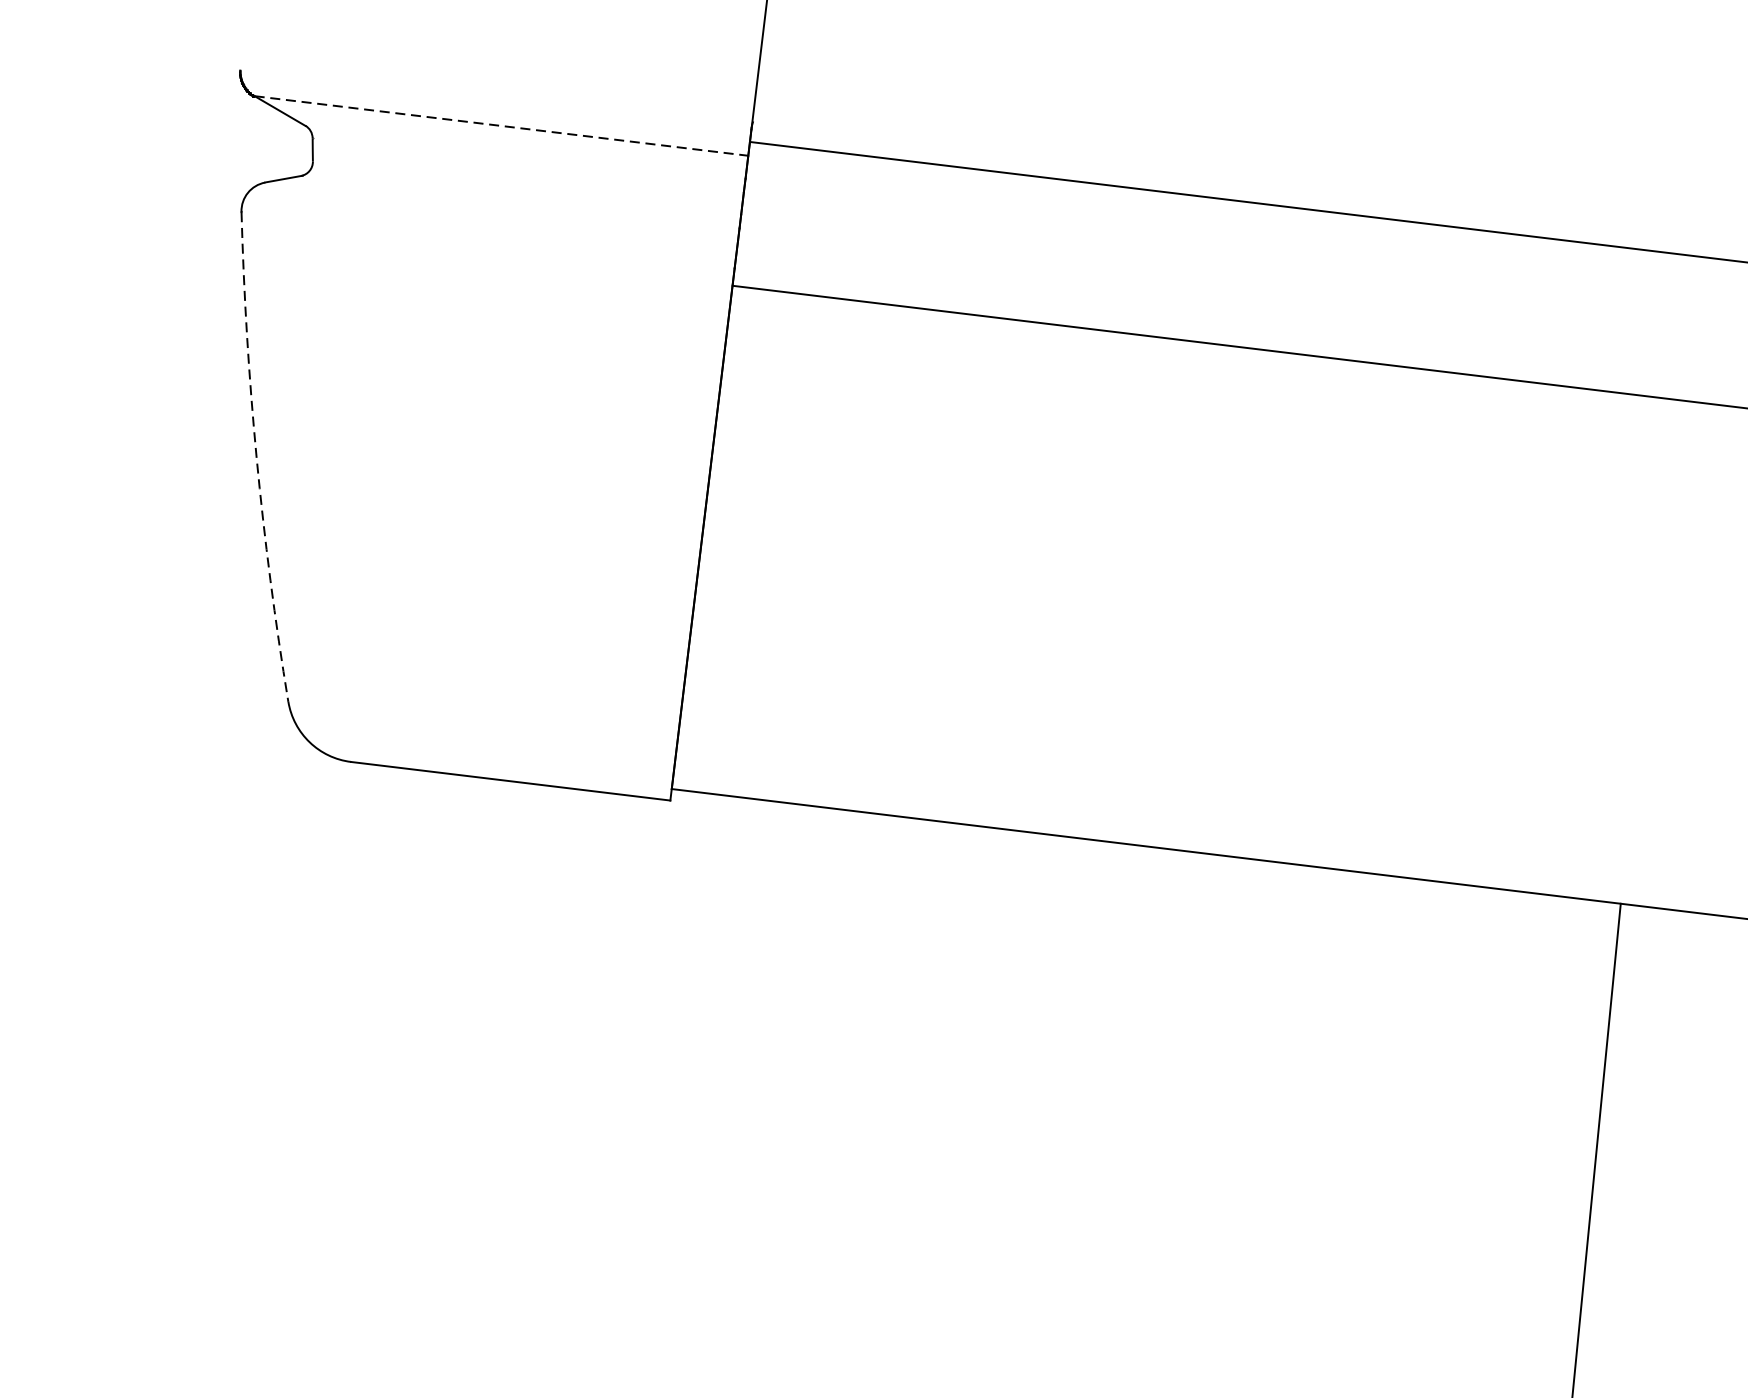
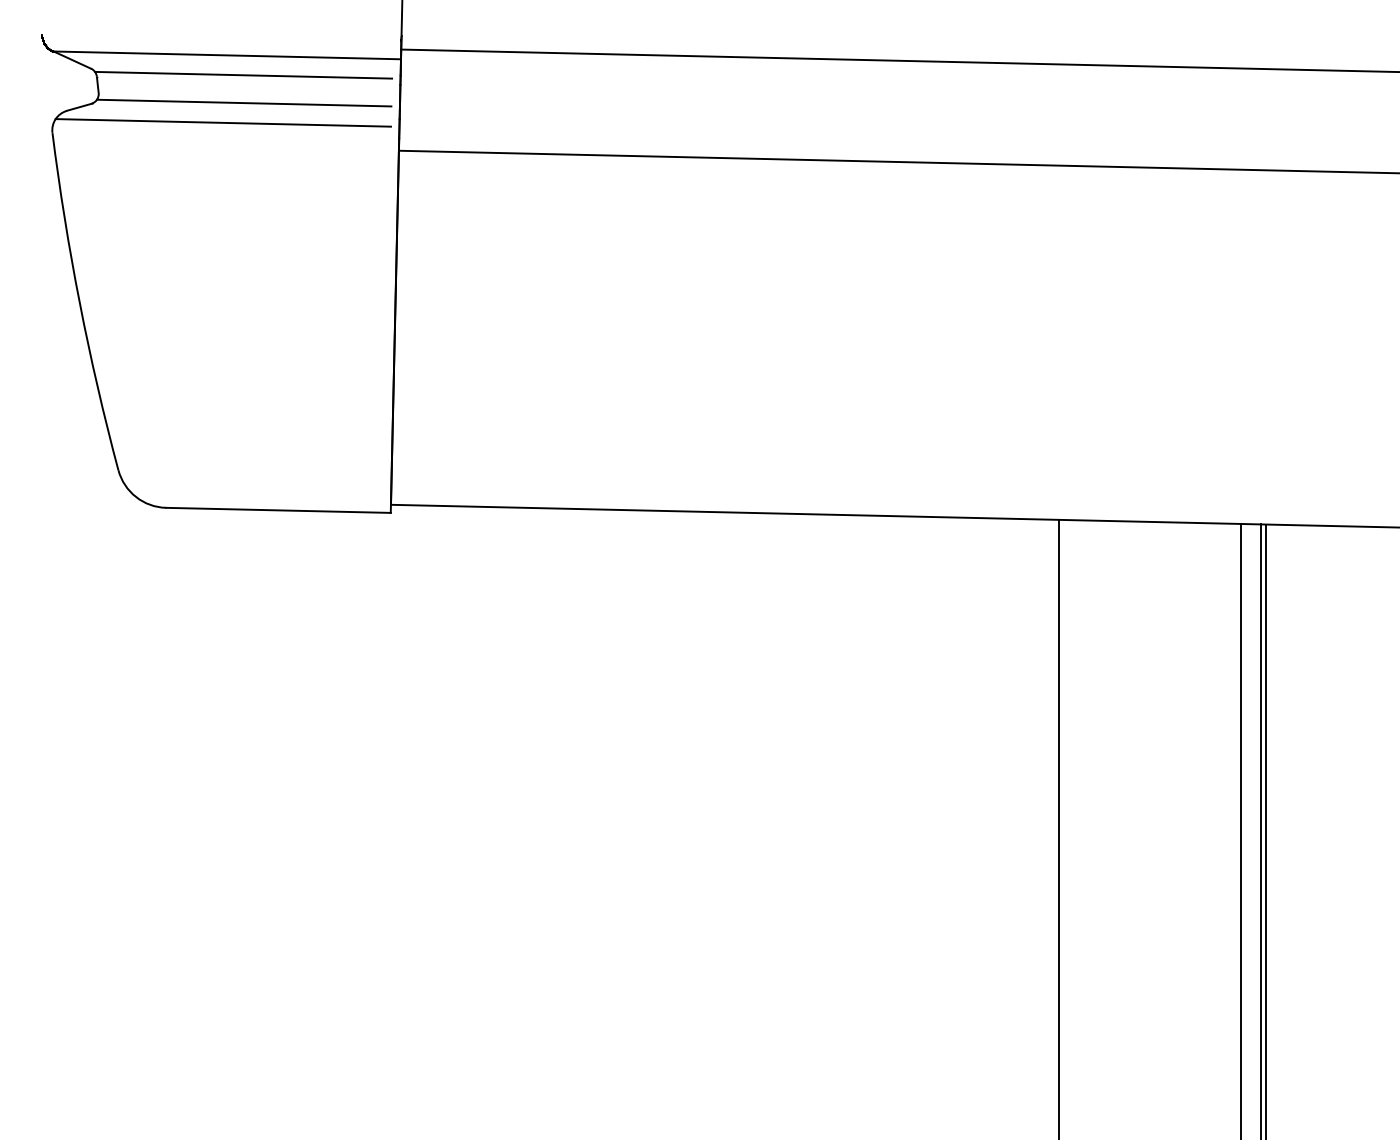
line: (501, 126) -> (227, 55), dashed -> solid
line: (521, 155) -> (243, 74), added
line: (519, 195) -> (244, 102), added
line: (485, 220) -> (222, 122), added
arc: (256, 457) -> (79, 302), dashed -> solid

